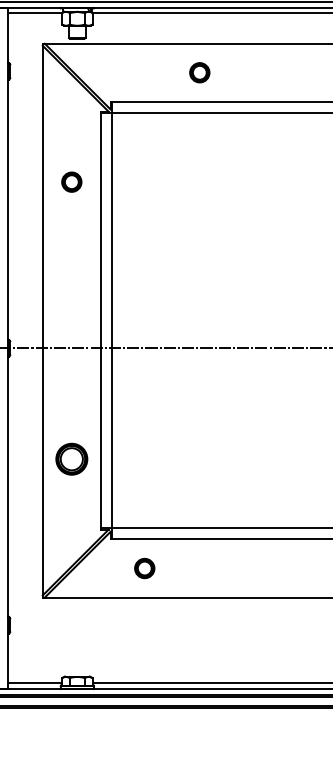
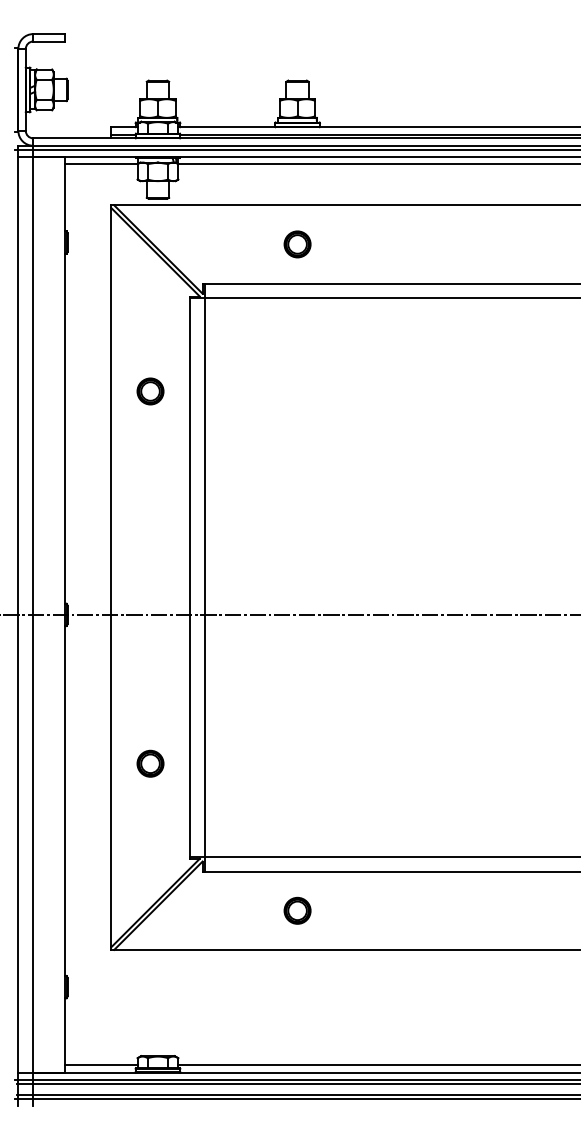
part: (199, 72) -> (297, 244), moved
part: (71, 458) -> (150, 763), size x0.62
part: (144, 568) -> (297, 910), moved

